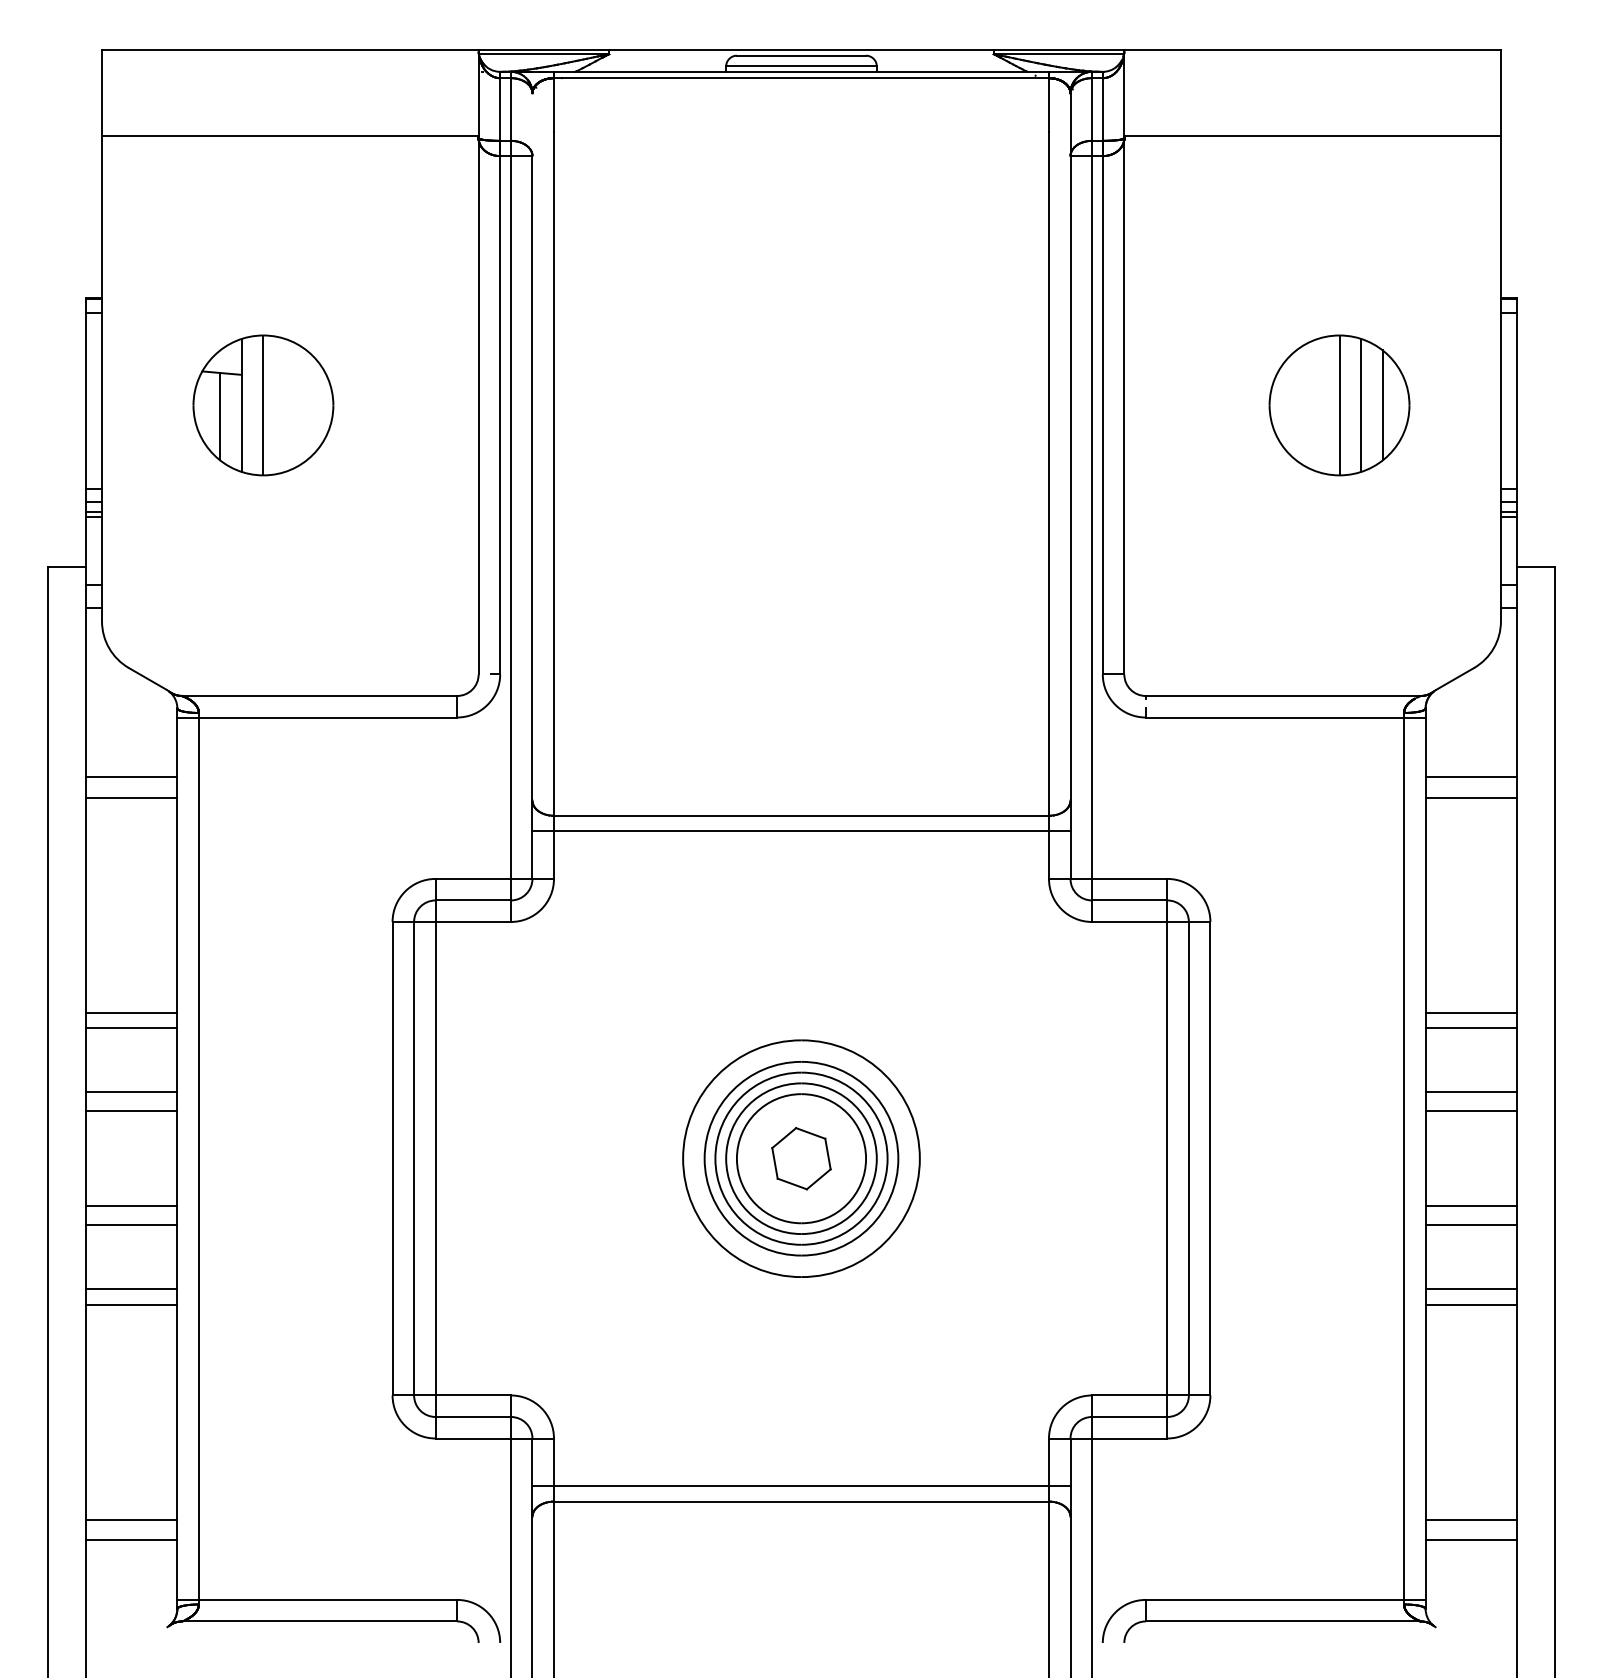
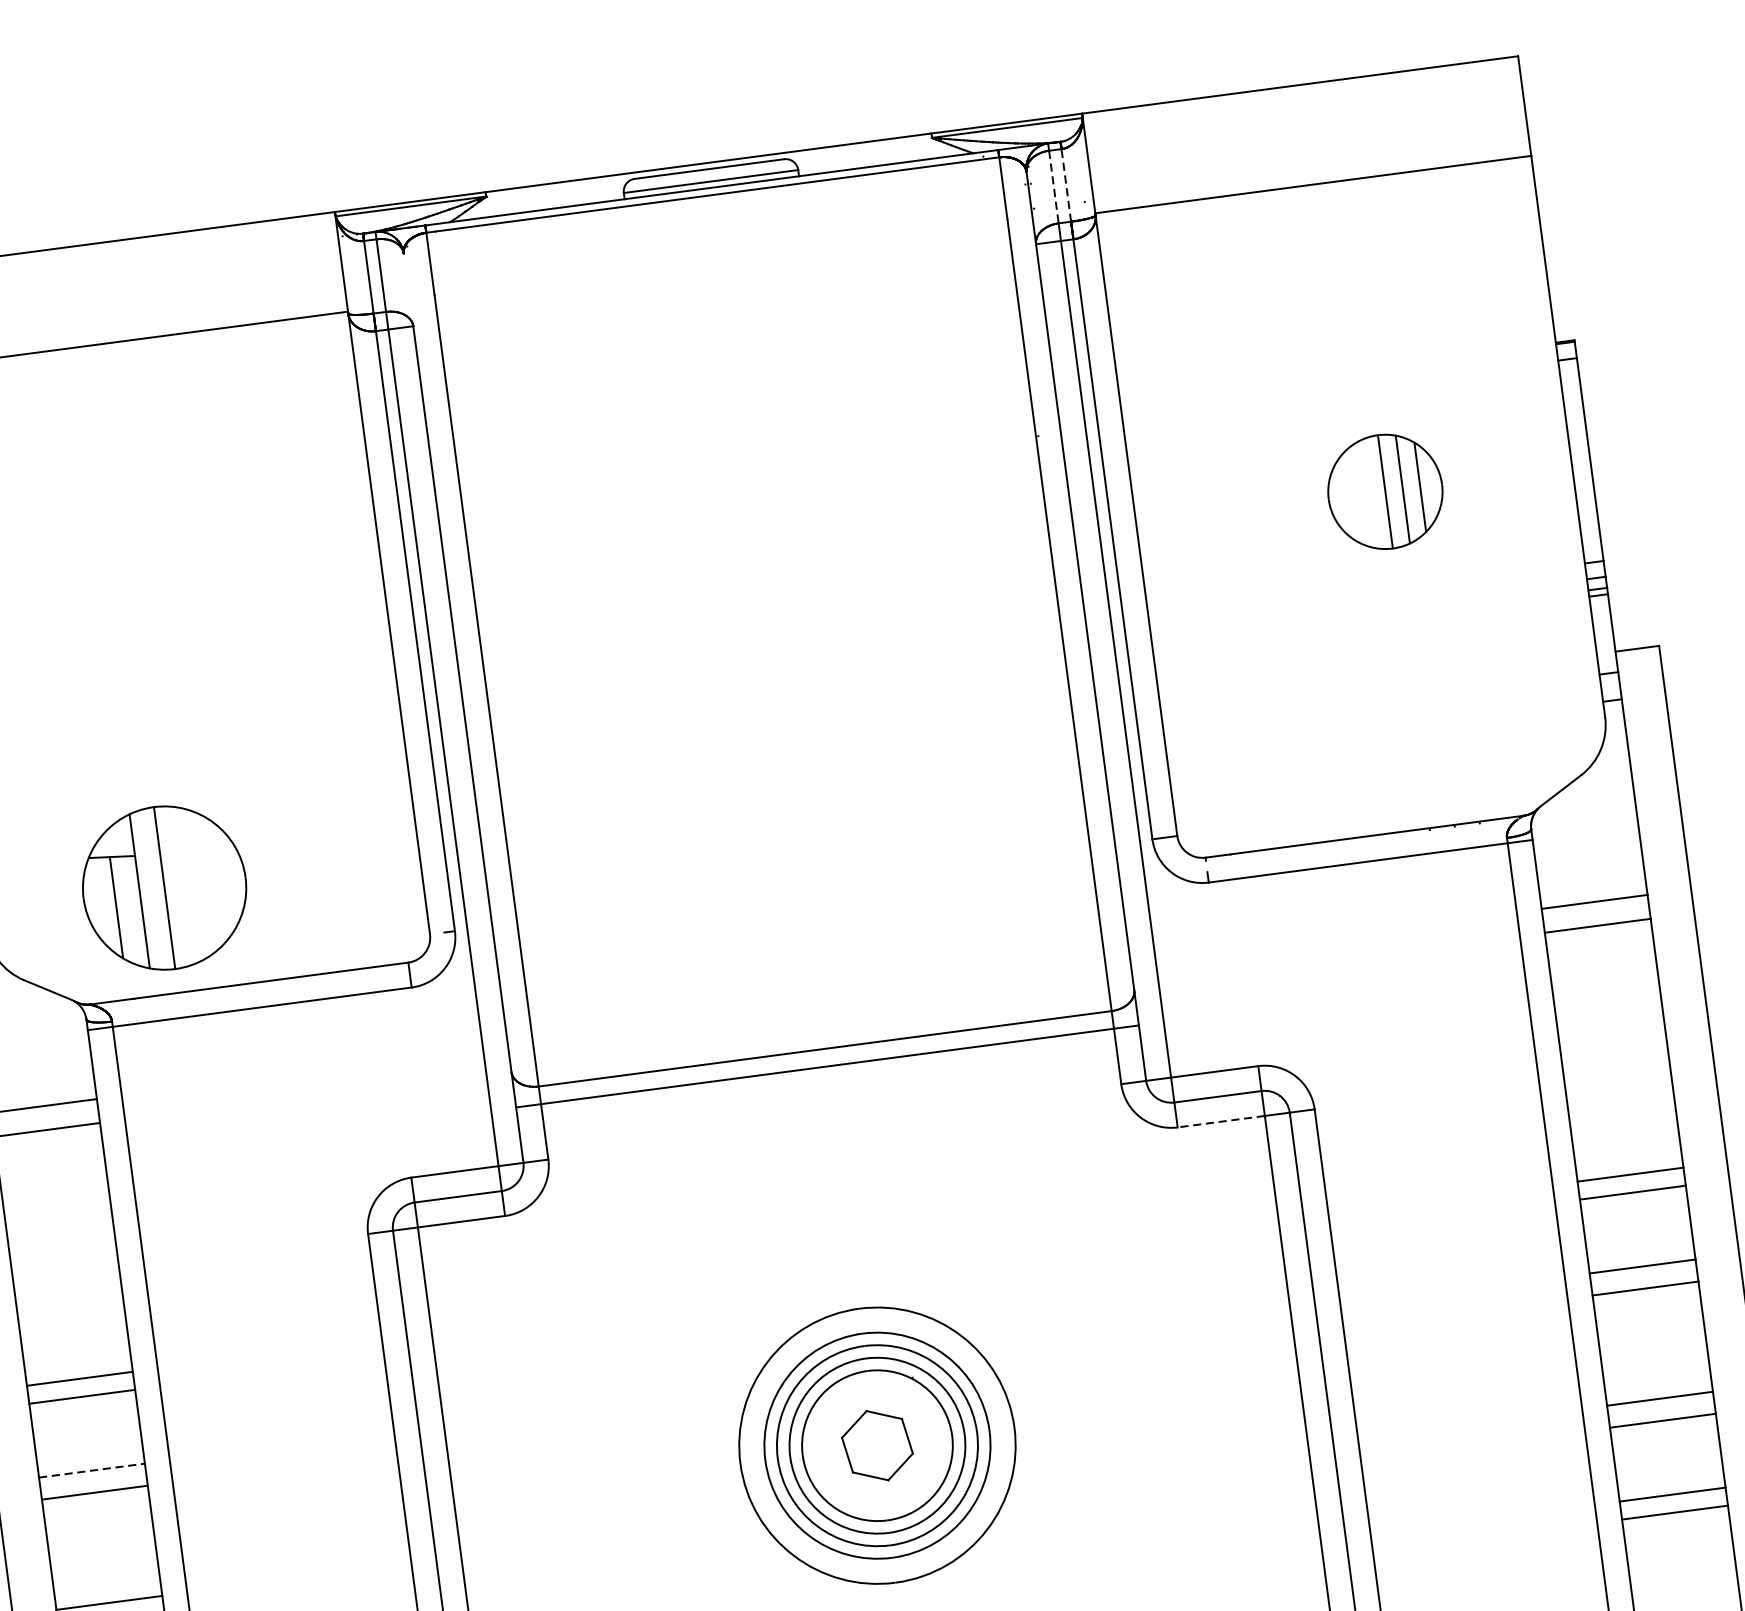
line: (1102, 109) -> (1065, 185), solid -> dashed
line: (1092, 110) -> (1054, 188), solid -> dashed
part: (263, 405) -> (164, 888), moved
part: (1339, 405) -> (1385, 491), size x0.7
line: (1129, 921) -> (1220, 1121), solid -> dashed
line: (131, 1092) -> (91, 1471), solid -> dashed

